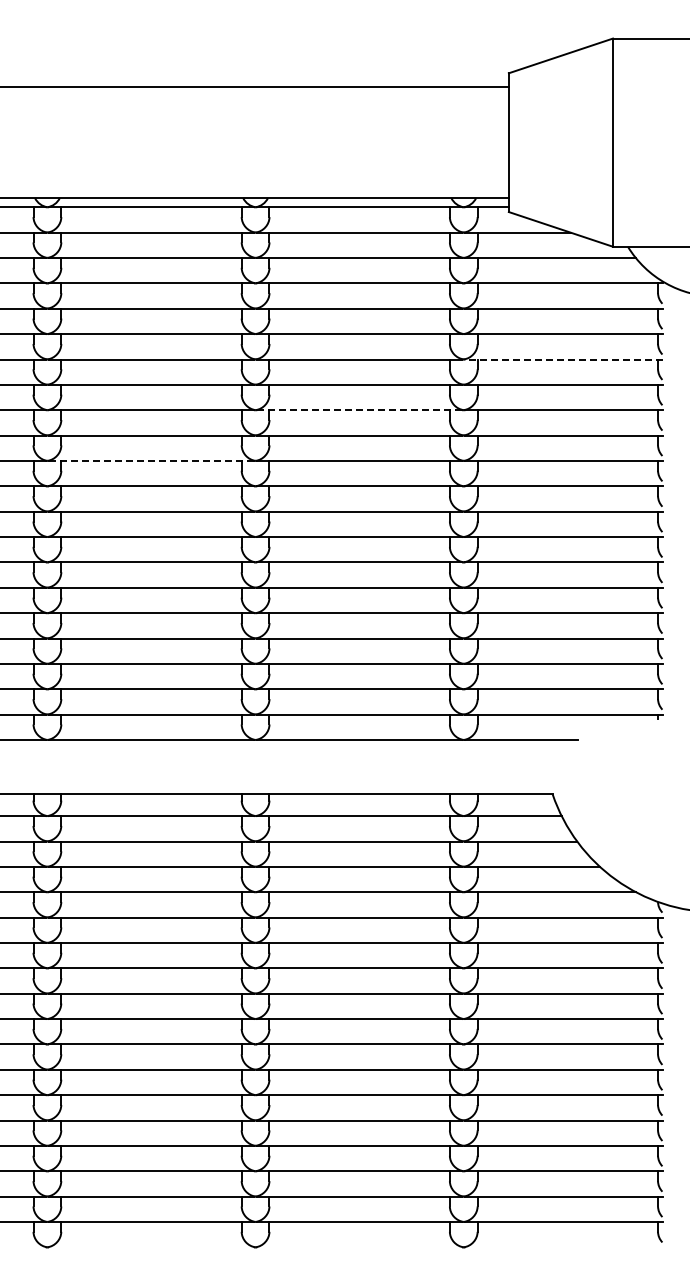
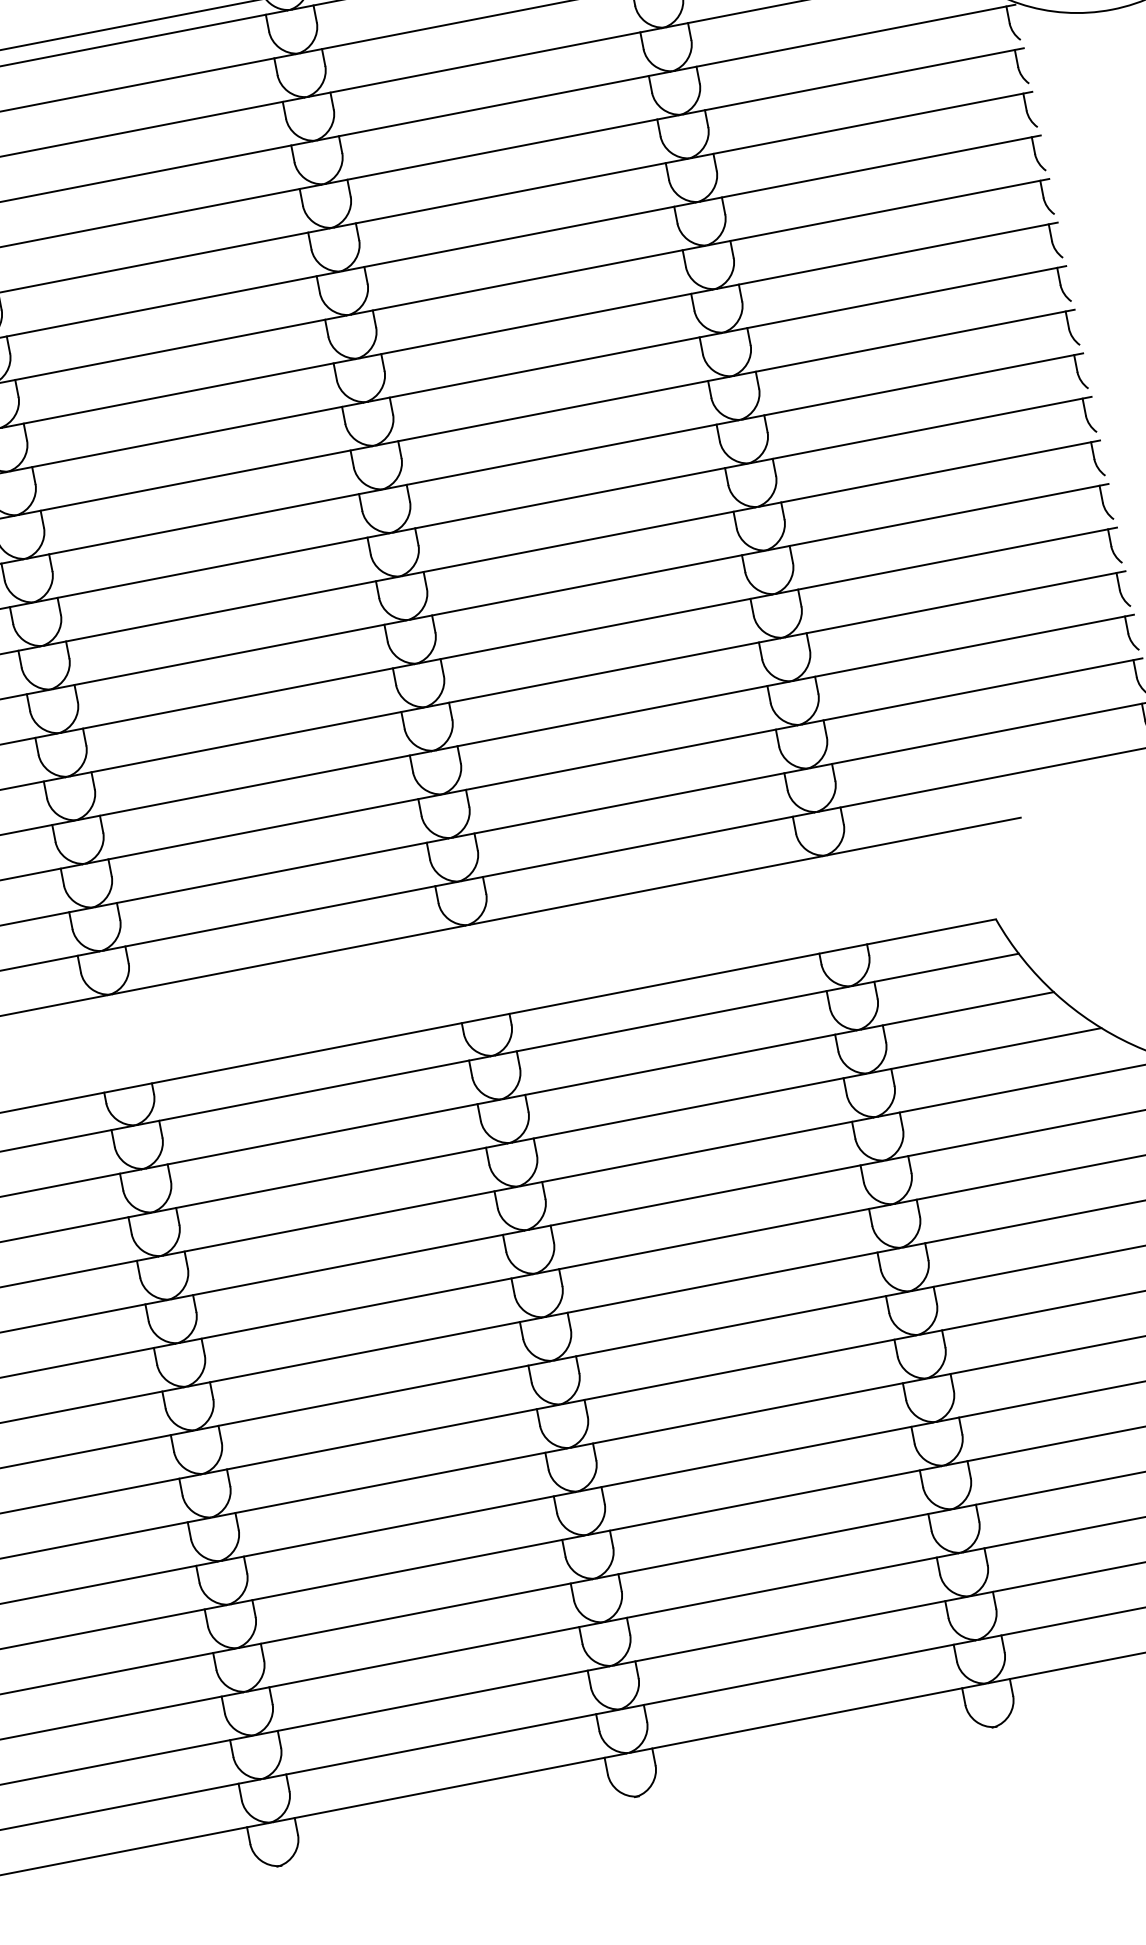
line: (564, 359) -> (871, 168), dashed -> solid
line: (359, 410) -> (536, 324), dashed -> solid
line: (150, 460) -> (193, 480), dashed -> solid

